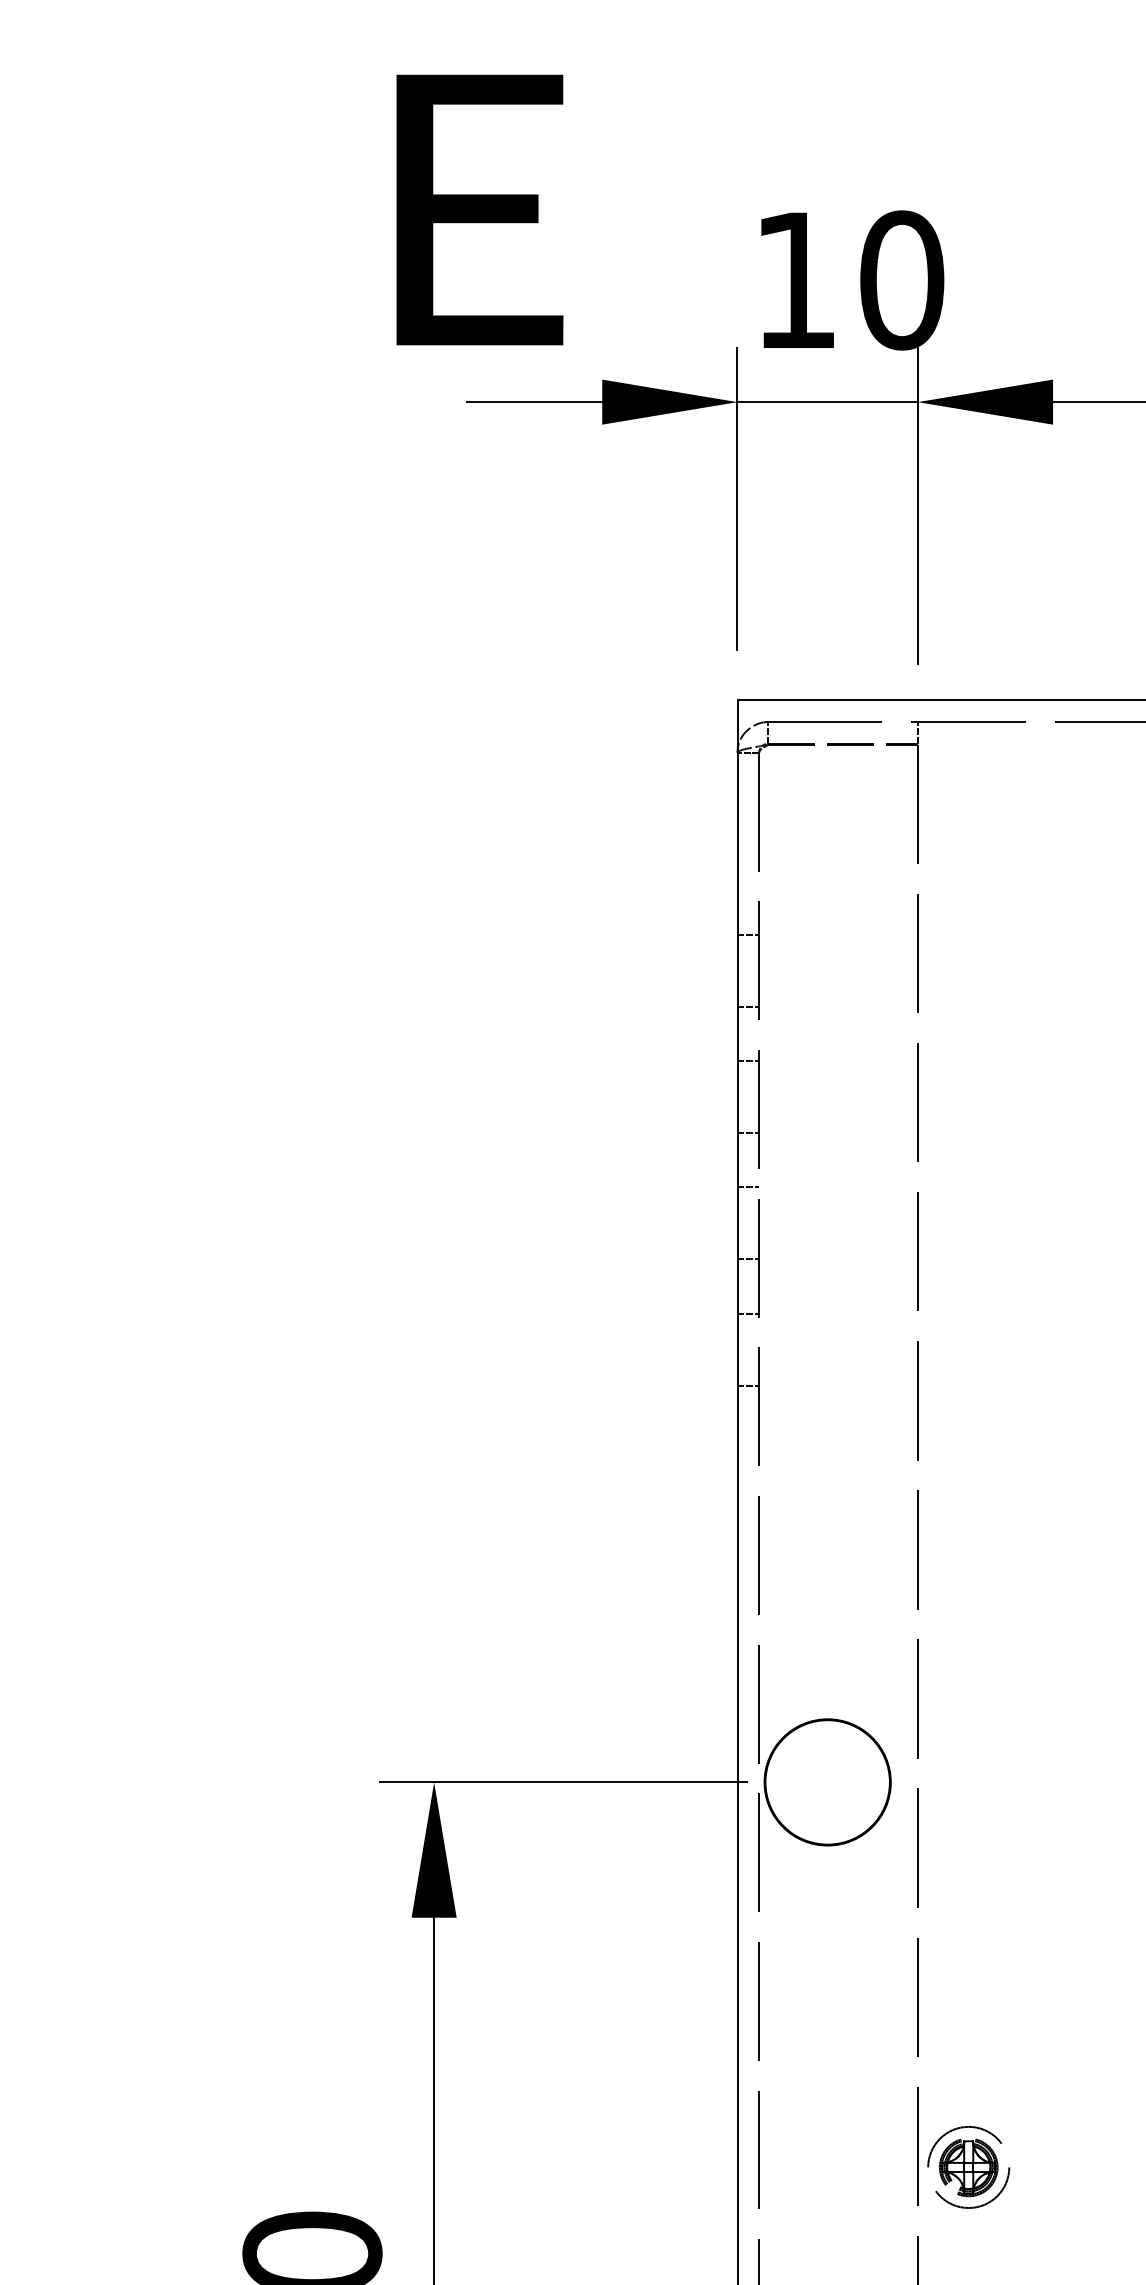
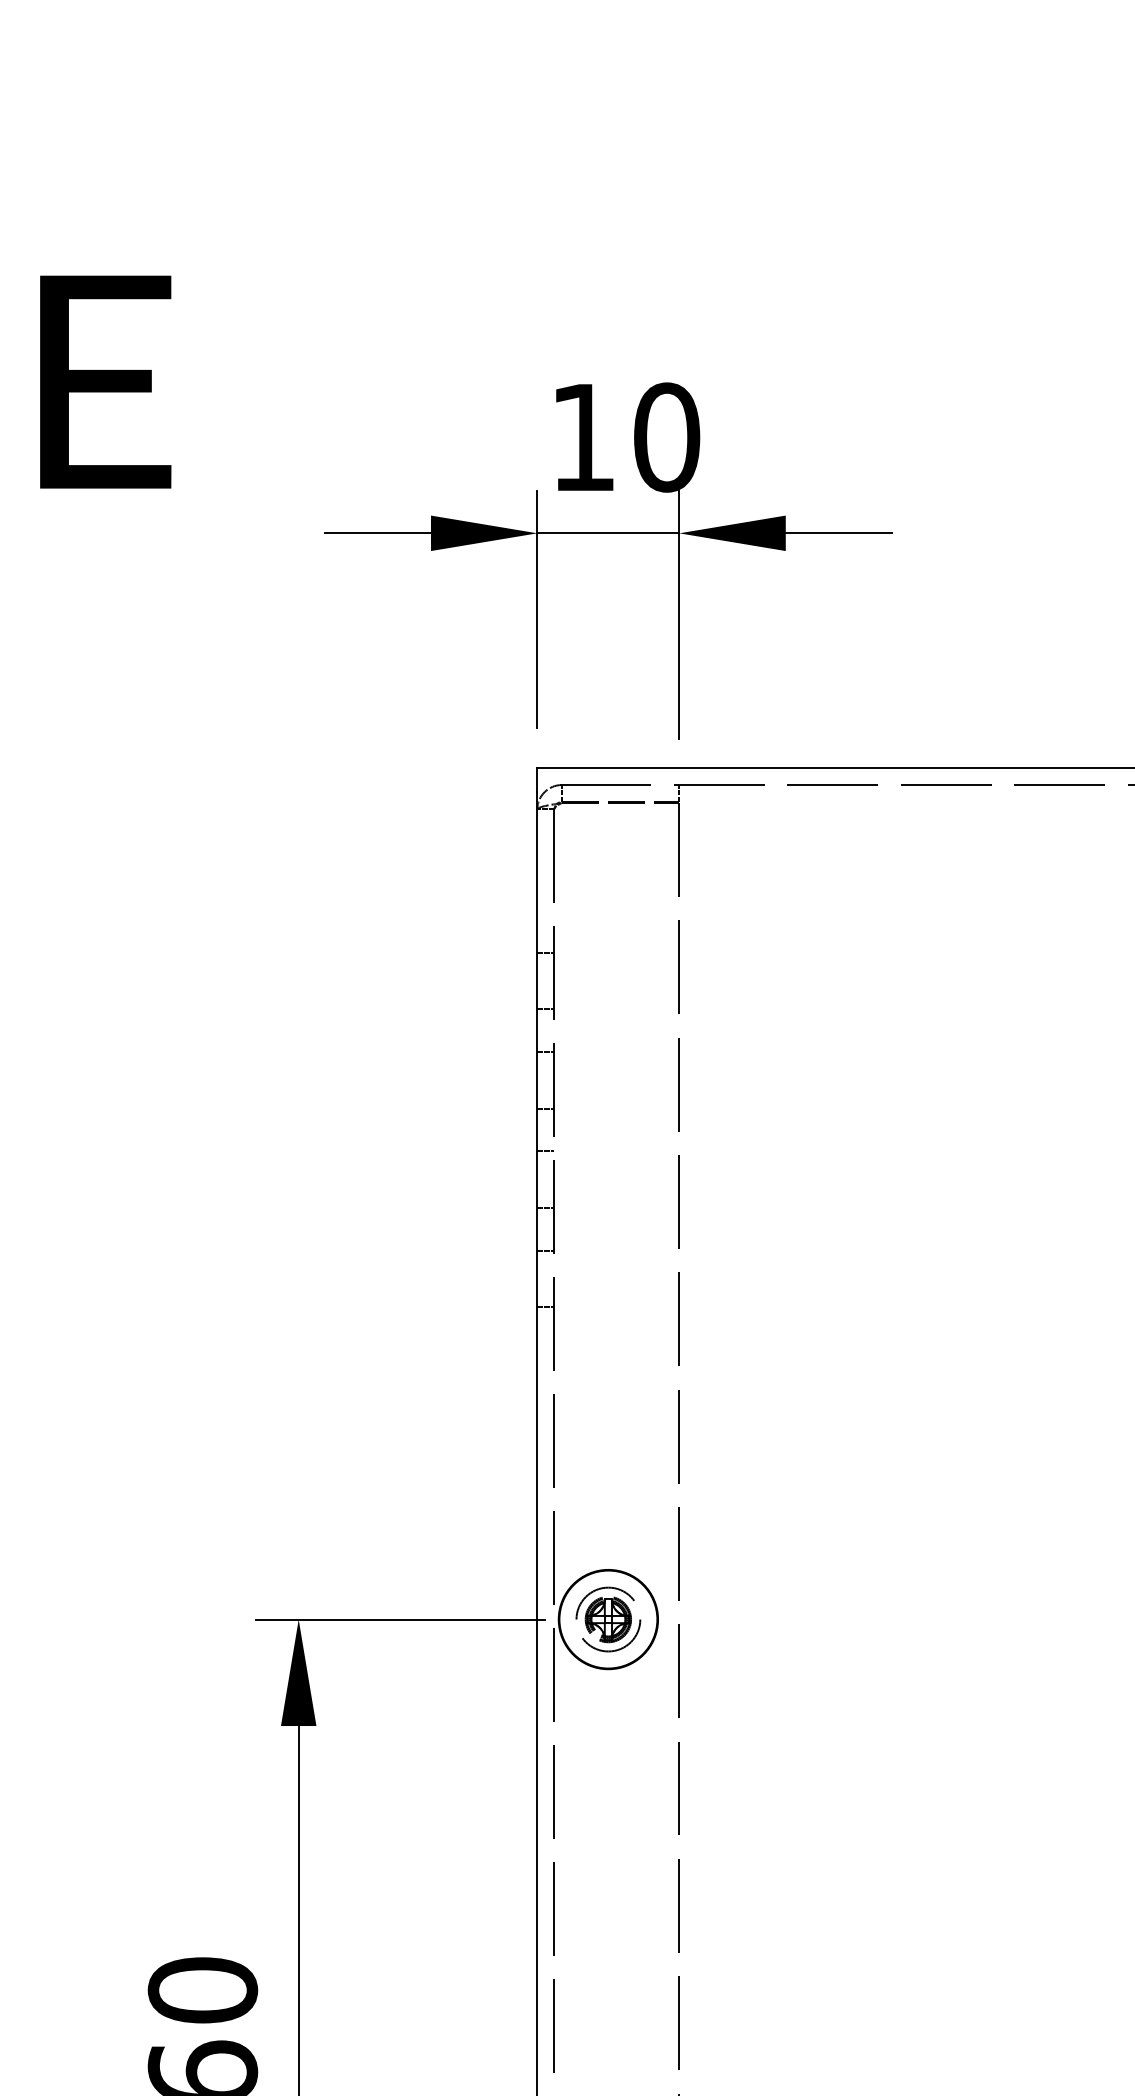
text: (479, 209) -> (105, 381), moved
part: (968, 2167) -> (608, 1619), moved

